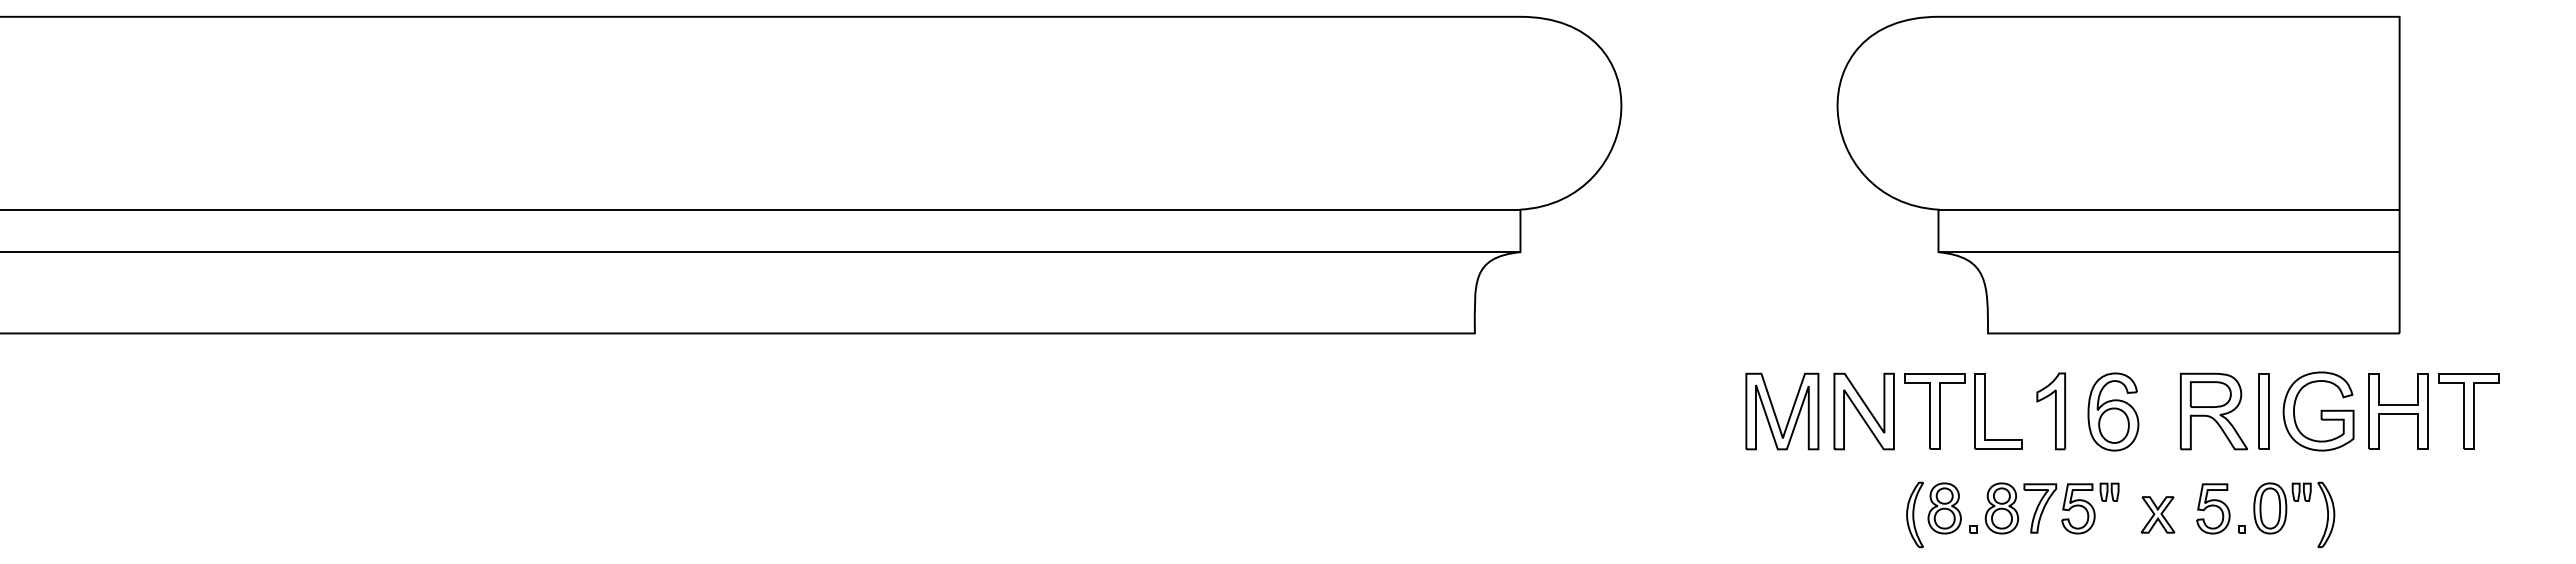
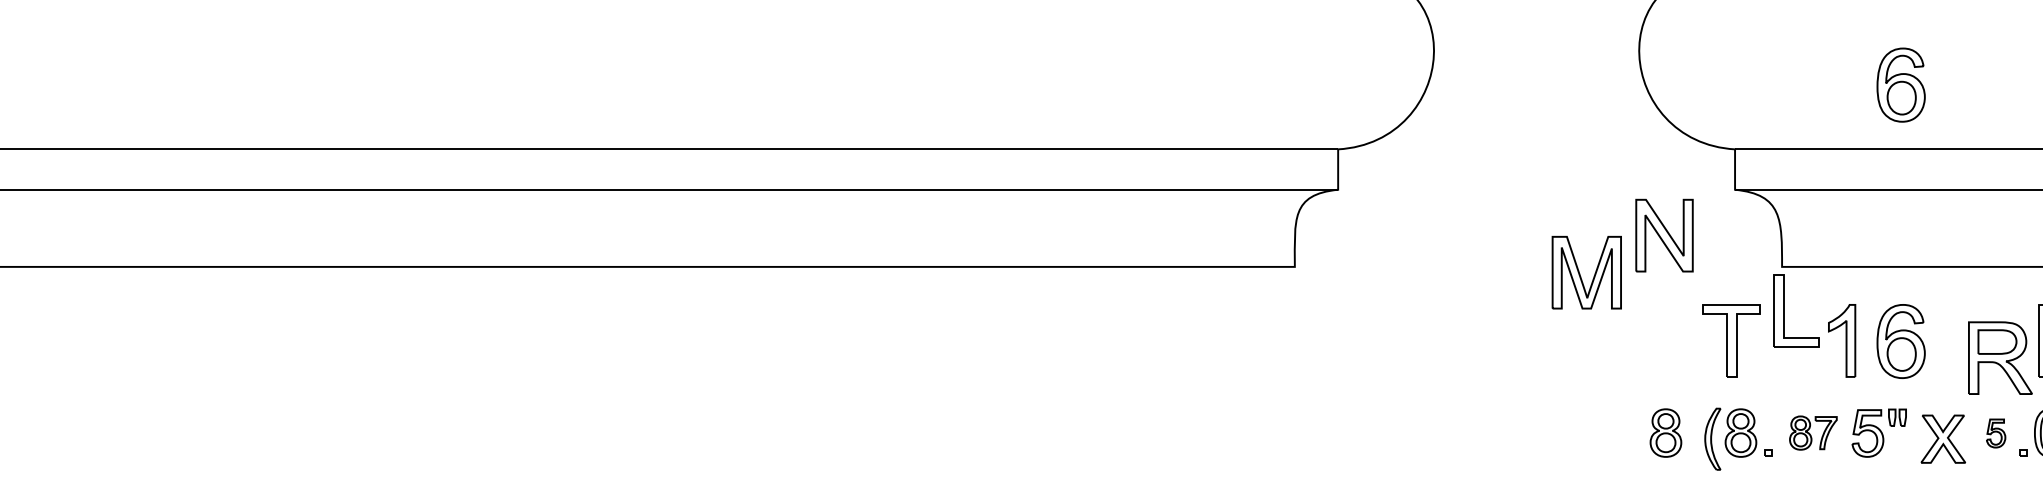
part: (2113, 141) -> (1901, 84), added
part: (1863, 411) -> (1663, 235), moved
part: (1985, 411) -> (1784, 310), moved
part: (2213, 411) -> (1999, 358), moved
part: (1775, 412) -> (1580, 273), moved
part: (1865, 508) -> (1665, 433), added
part: (2020, 508) -> (1812, 433), size x0.7
part: (2213, 508) -> (1996, 433), size x0.6
part: (2158, 514) -> (1943, 438), size x1.4

